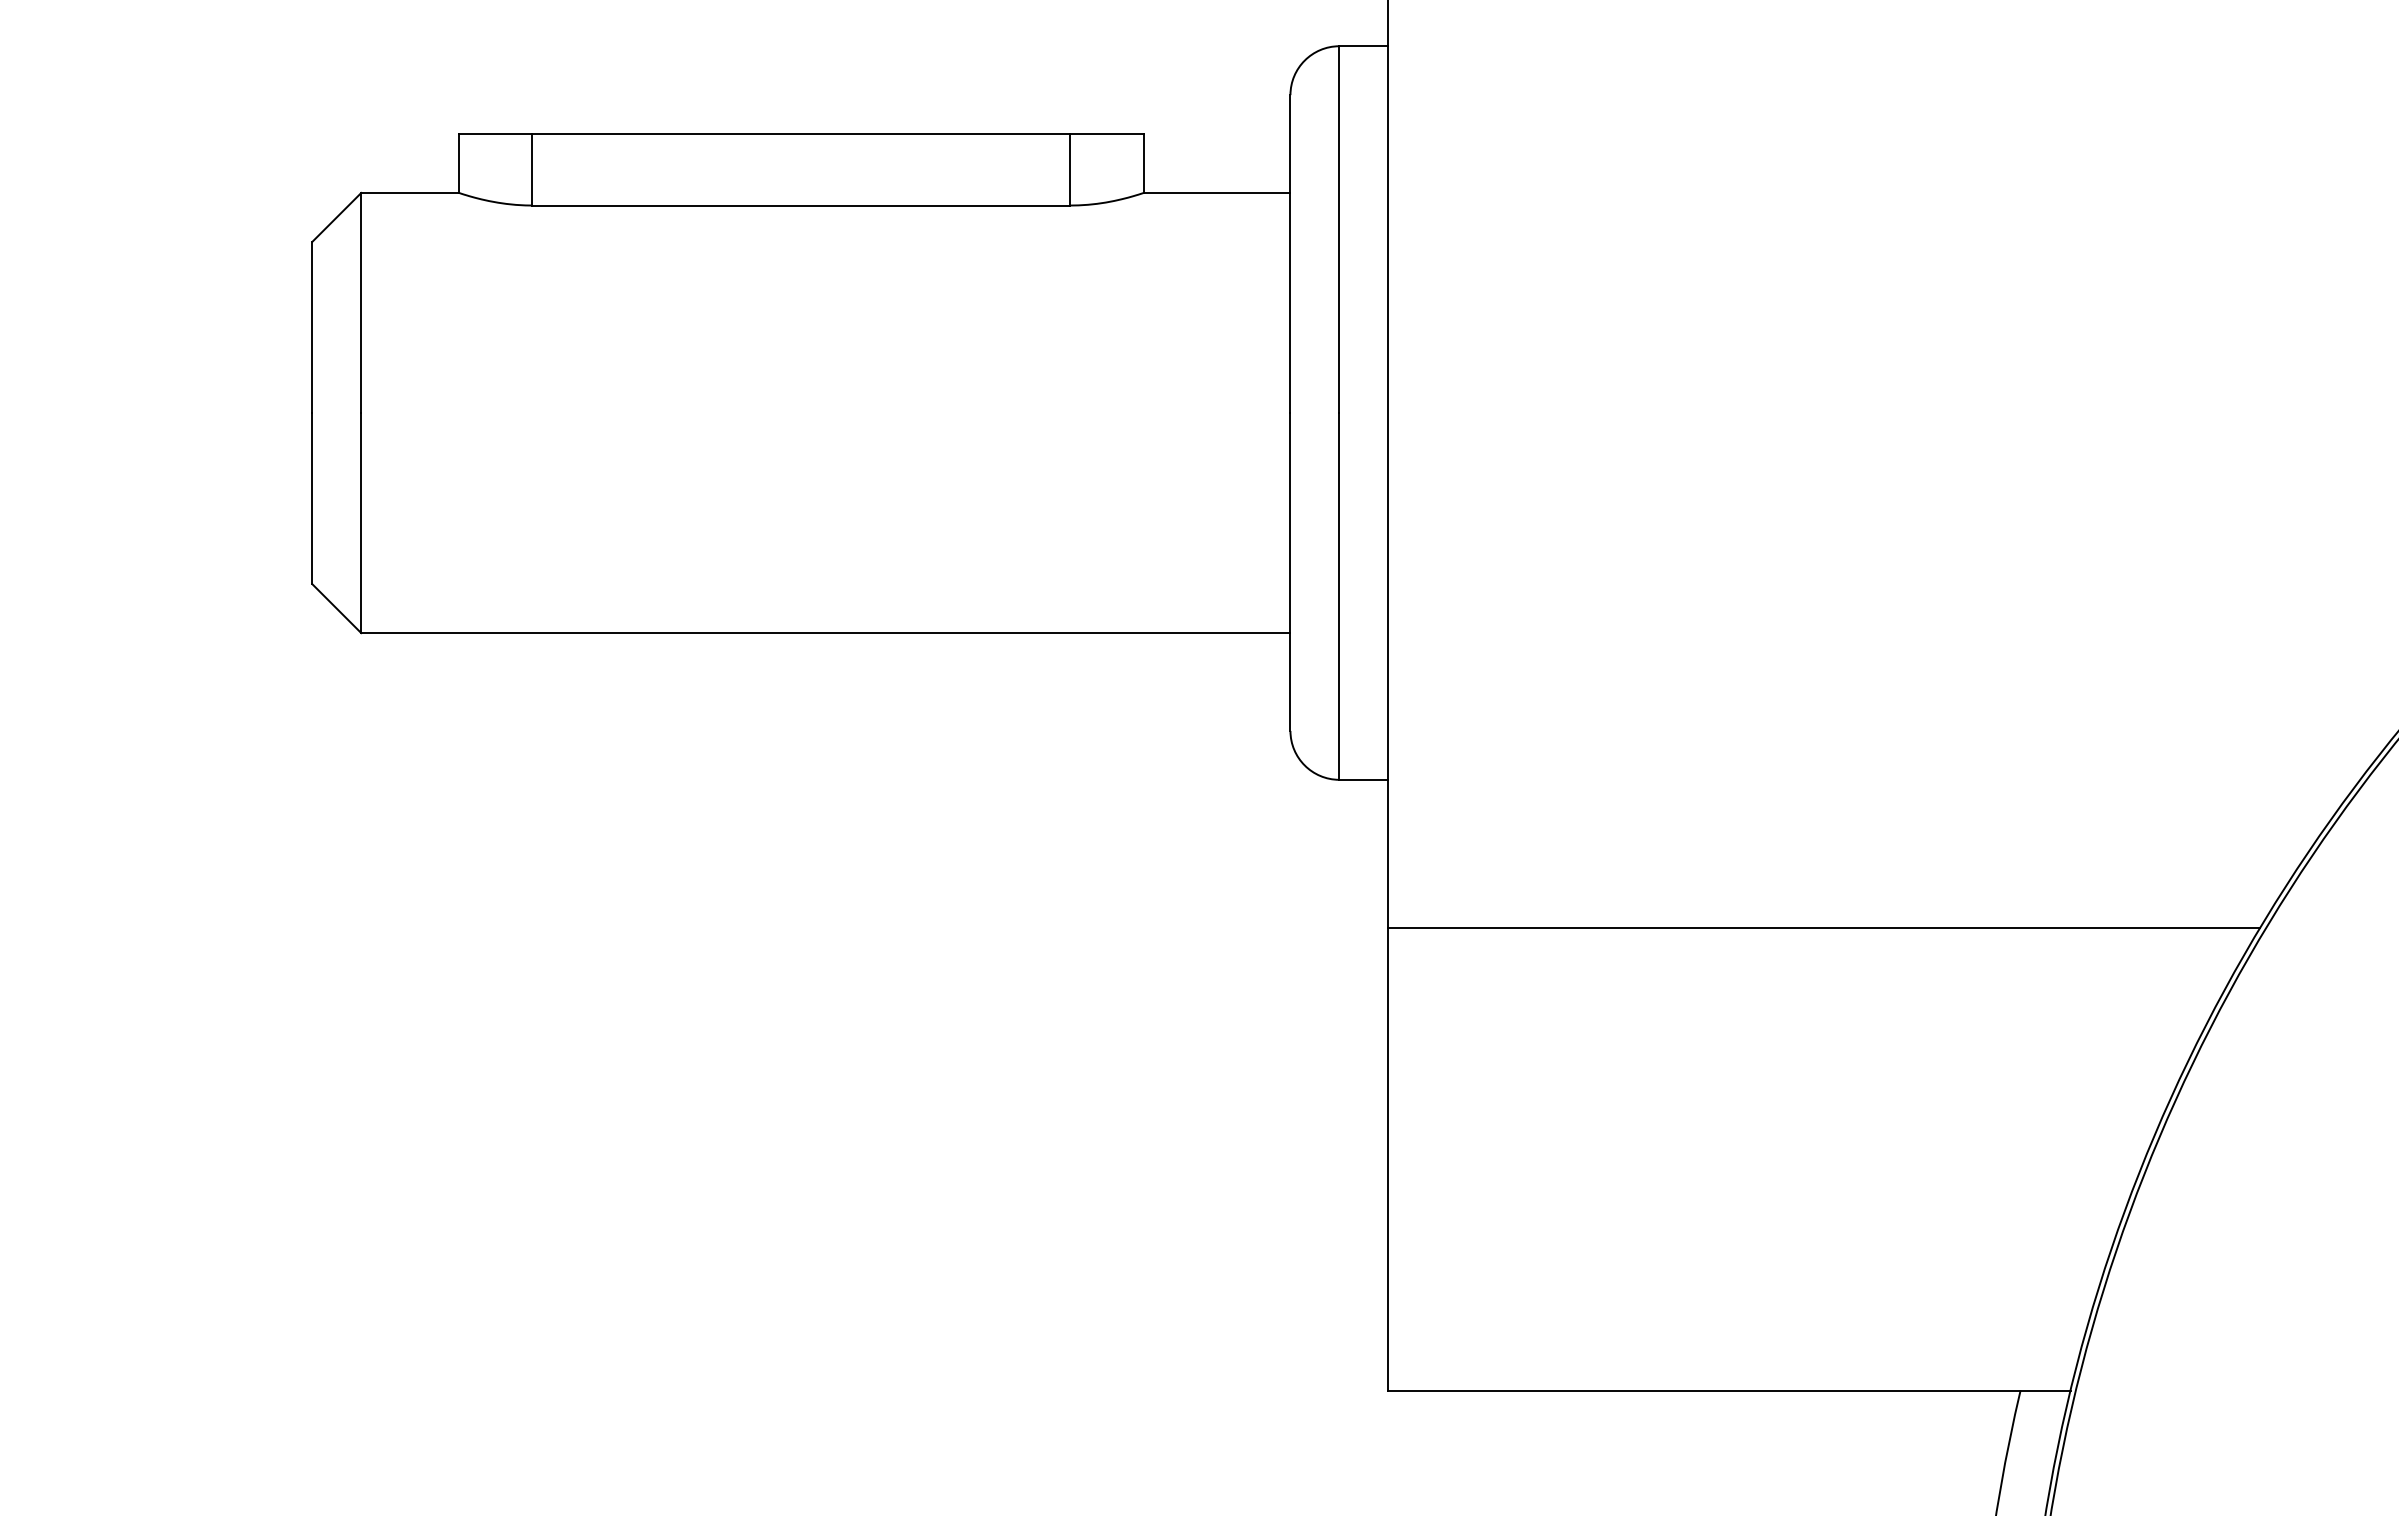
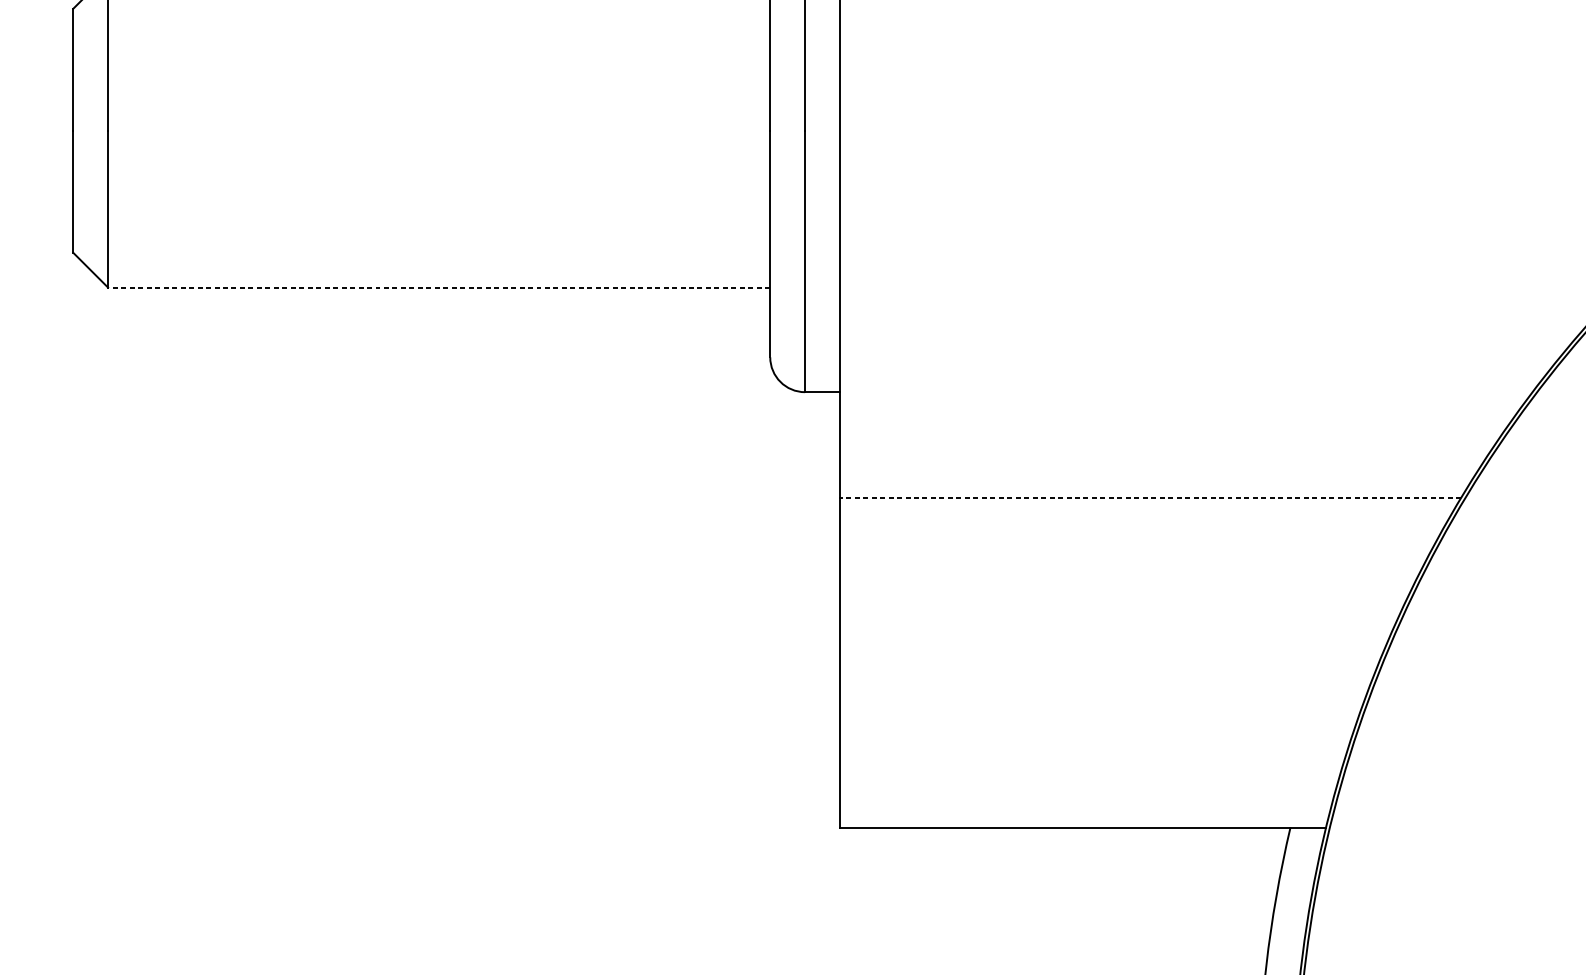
line: (825, 633) -> (438, 287), solid -> dashed
line: (1824, 928) -> (1150, 498), solid -> dashed

